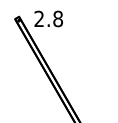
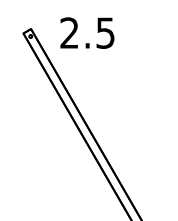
text: (58, 18) -> (106, 32), 2.8 -> 2.5

